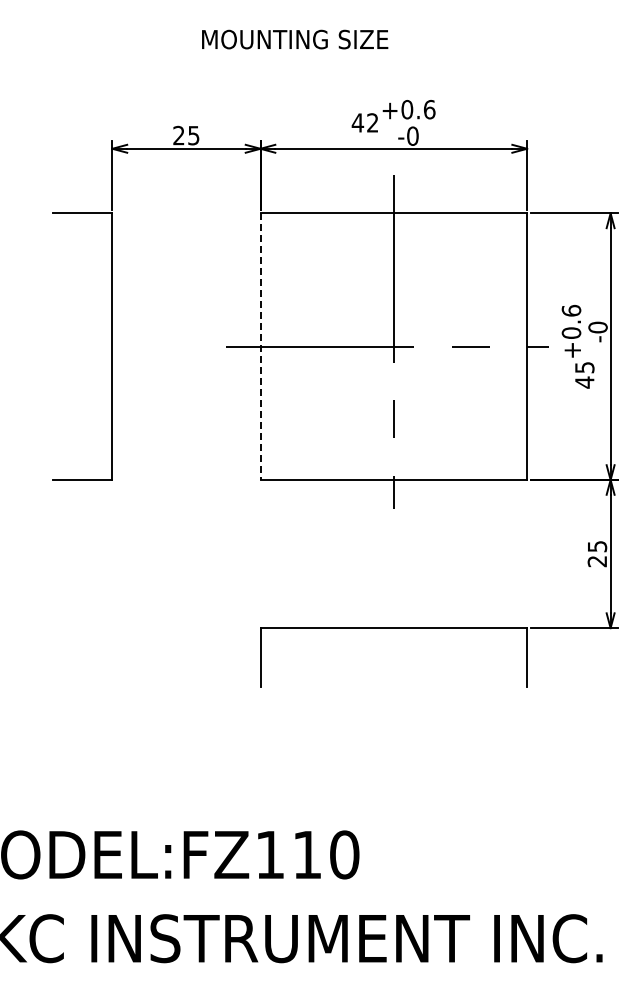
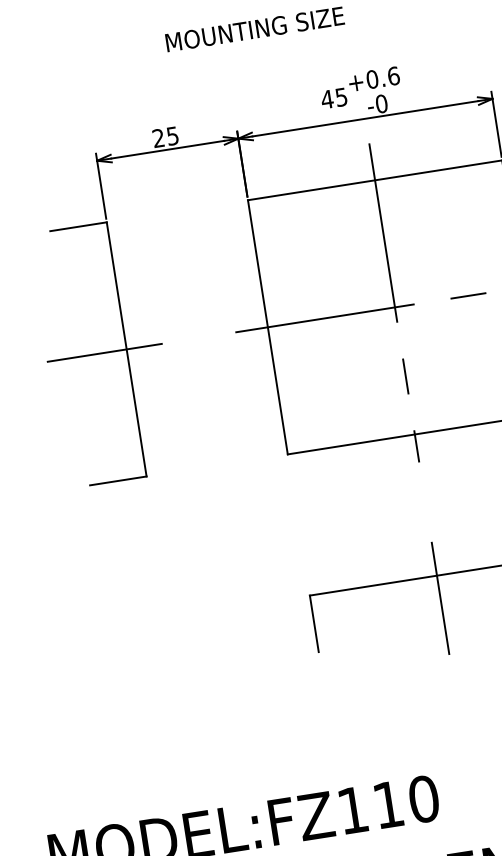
text: (372, 122) -> (341, 96), 42 -> 45
line: (89, 346) -> (104, 352), added
line: (260, 347) -> (267, 328), dashed -> solid
line: (393, 651) -> (440, 598), added

